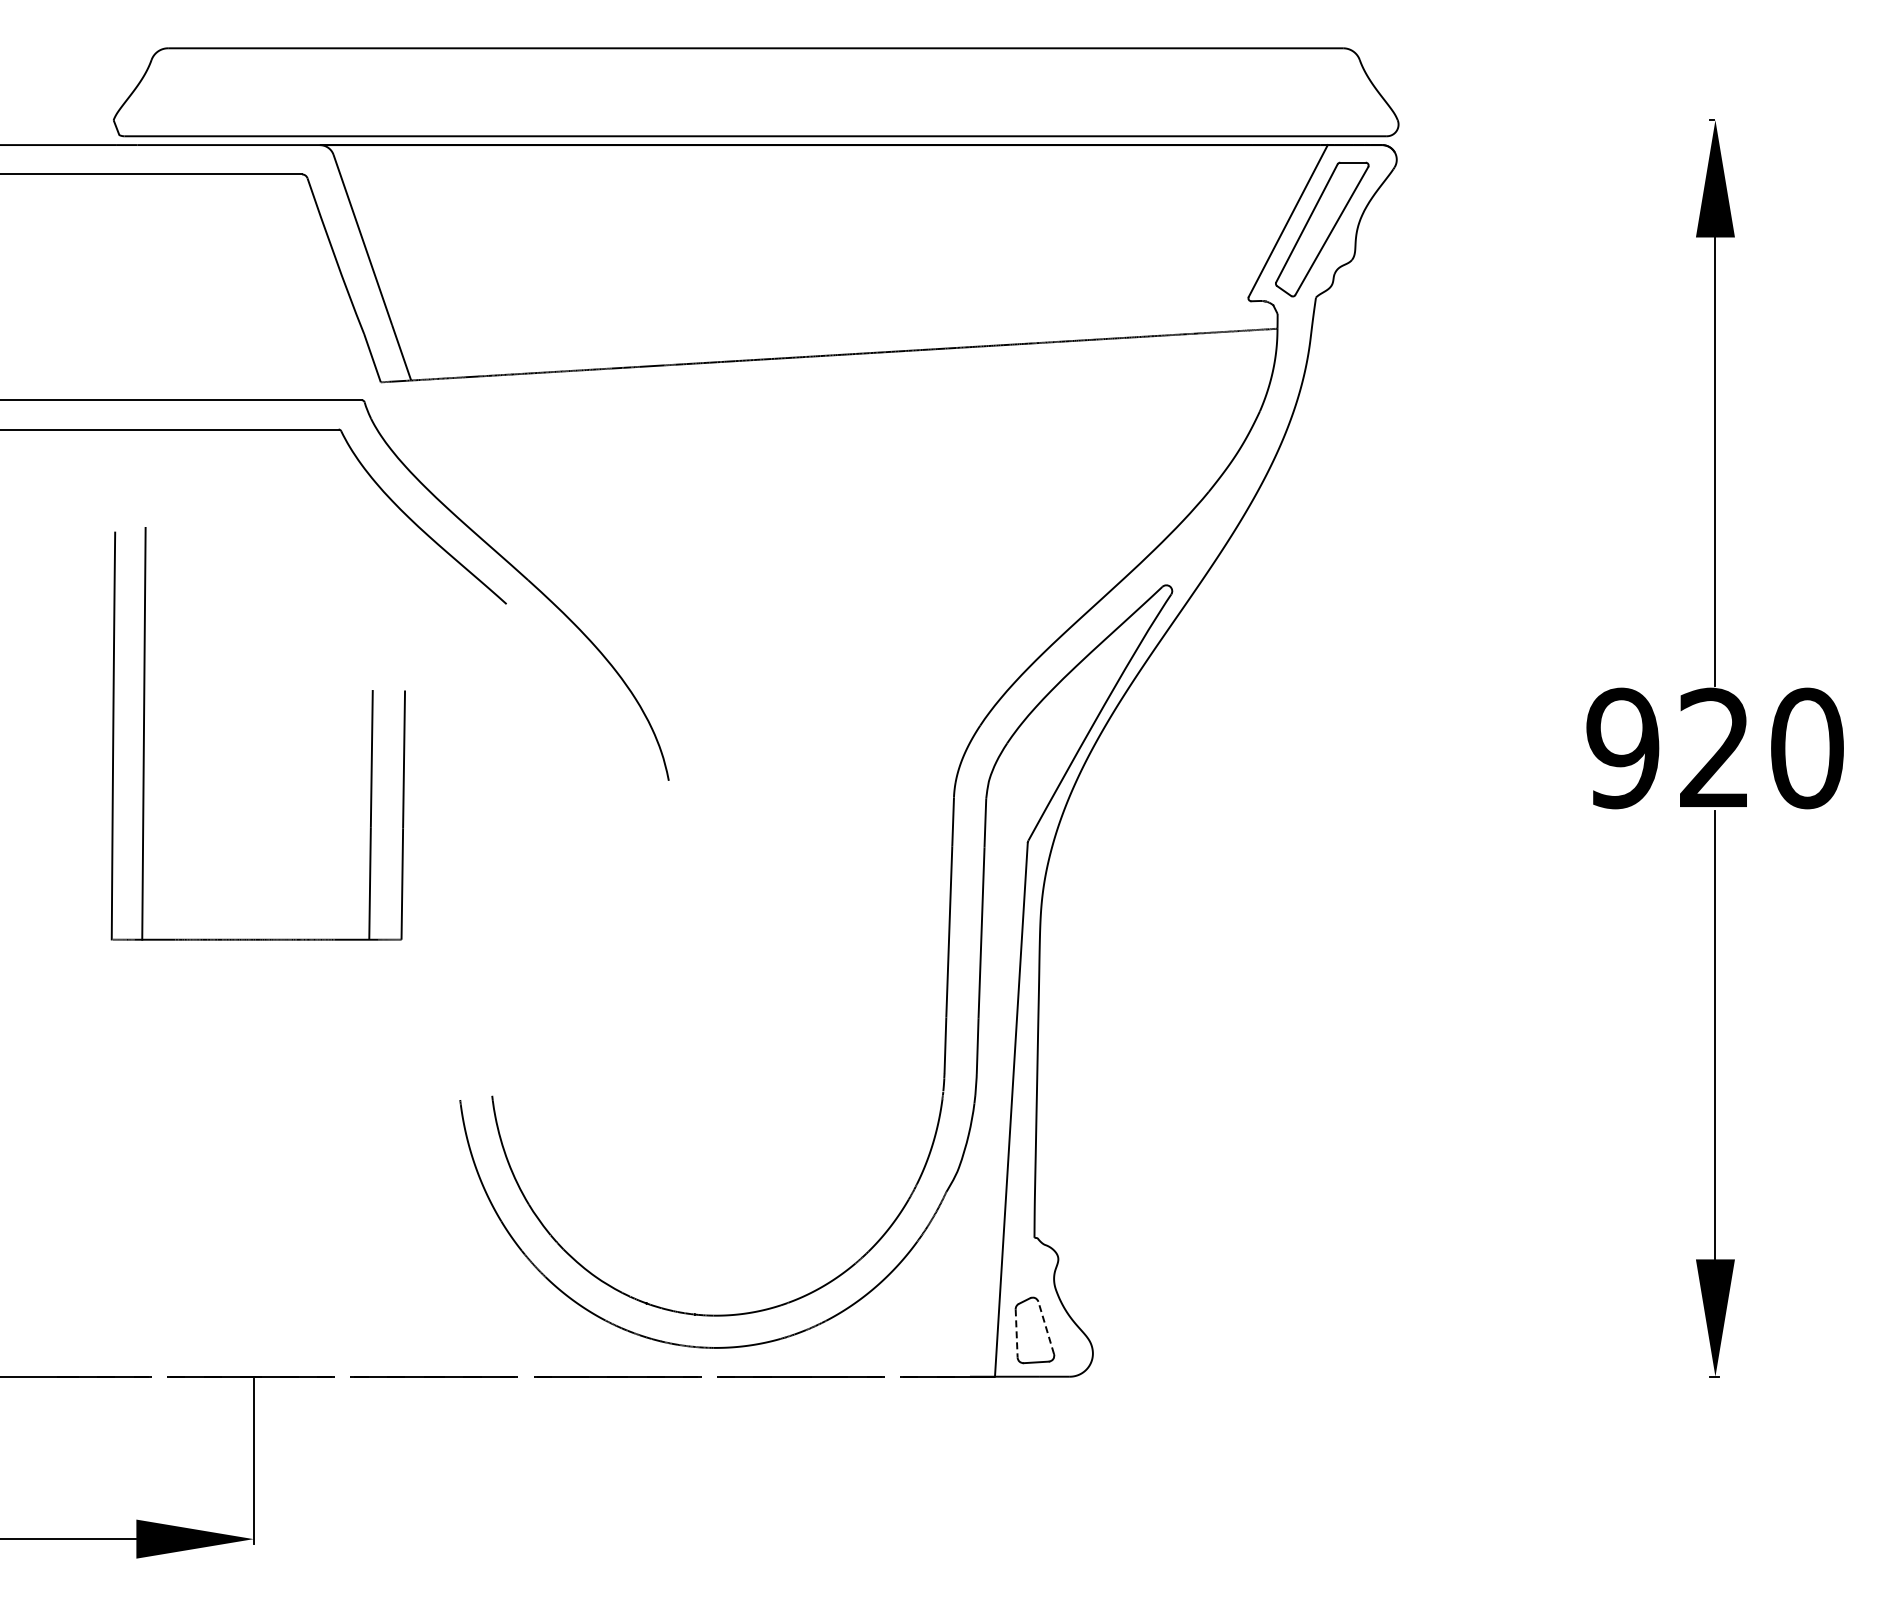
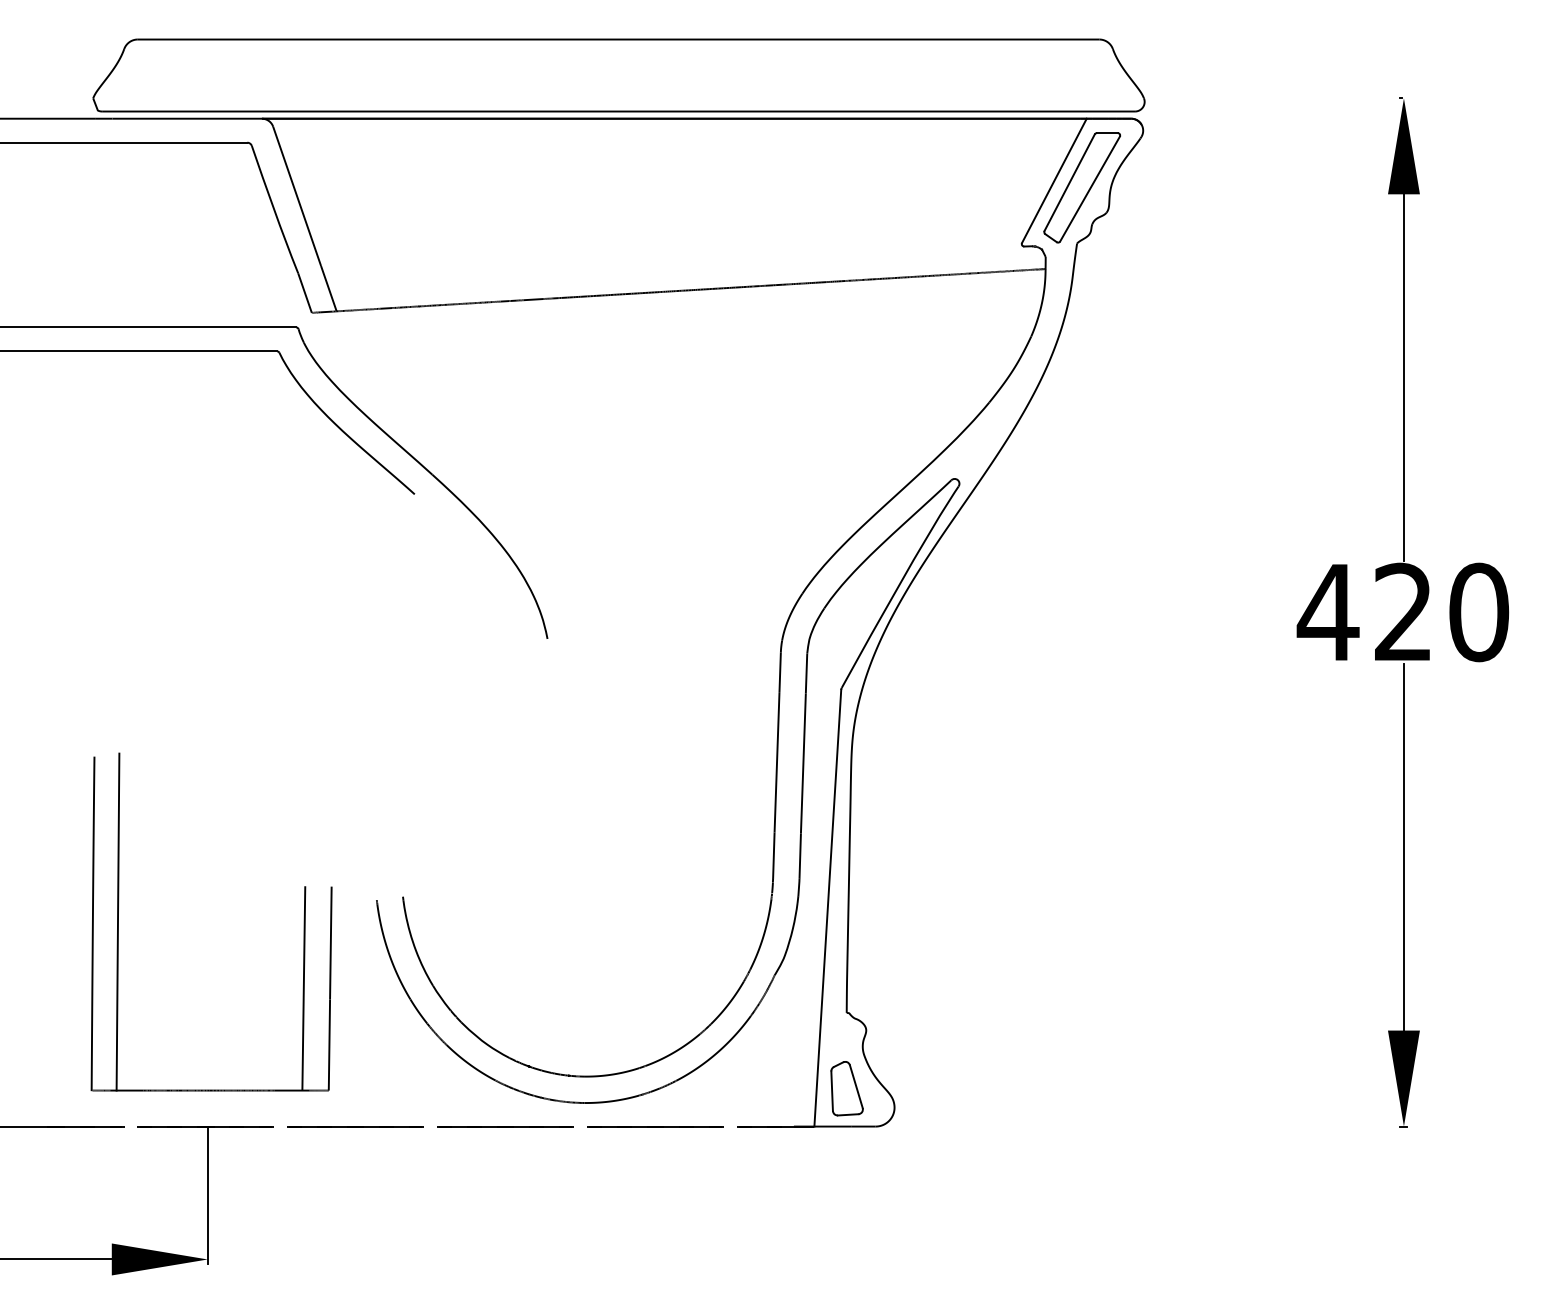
part: (144, 733) -> (118, 921), moved
text: (1622, 748) -> (1327, 612), 920 -> 420
line: (1046, 1327) -> (856, 1086), dashed -> solid
line: (1016, 1333) -> (832, 1091), dashed -> solid

